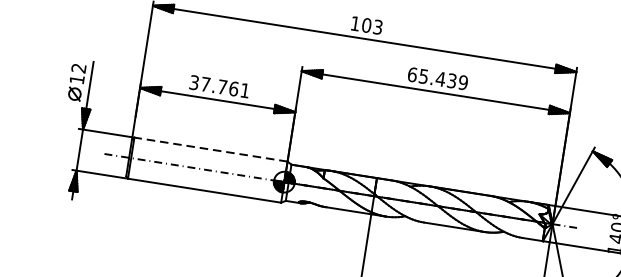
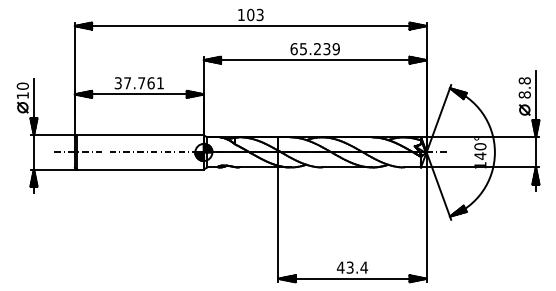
text: (78, 67) -> (22, 85), 12 -> 10
text: (440, 79) -> (317, 49), 65.439 -> 65.239
line: (211, 149) -> (140, 135), dashed -> solid

